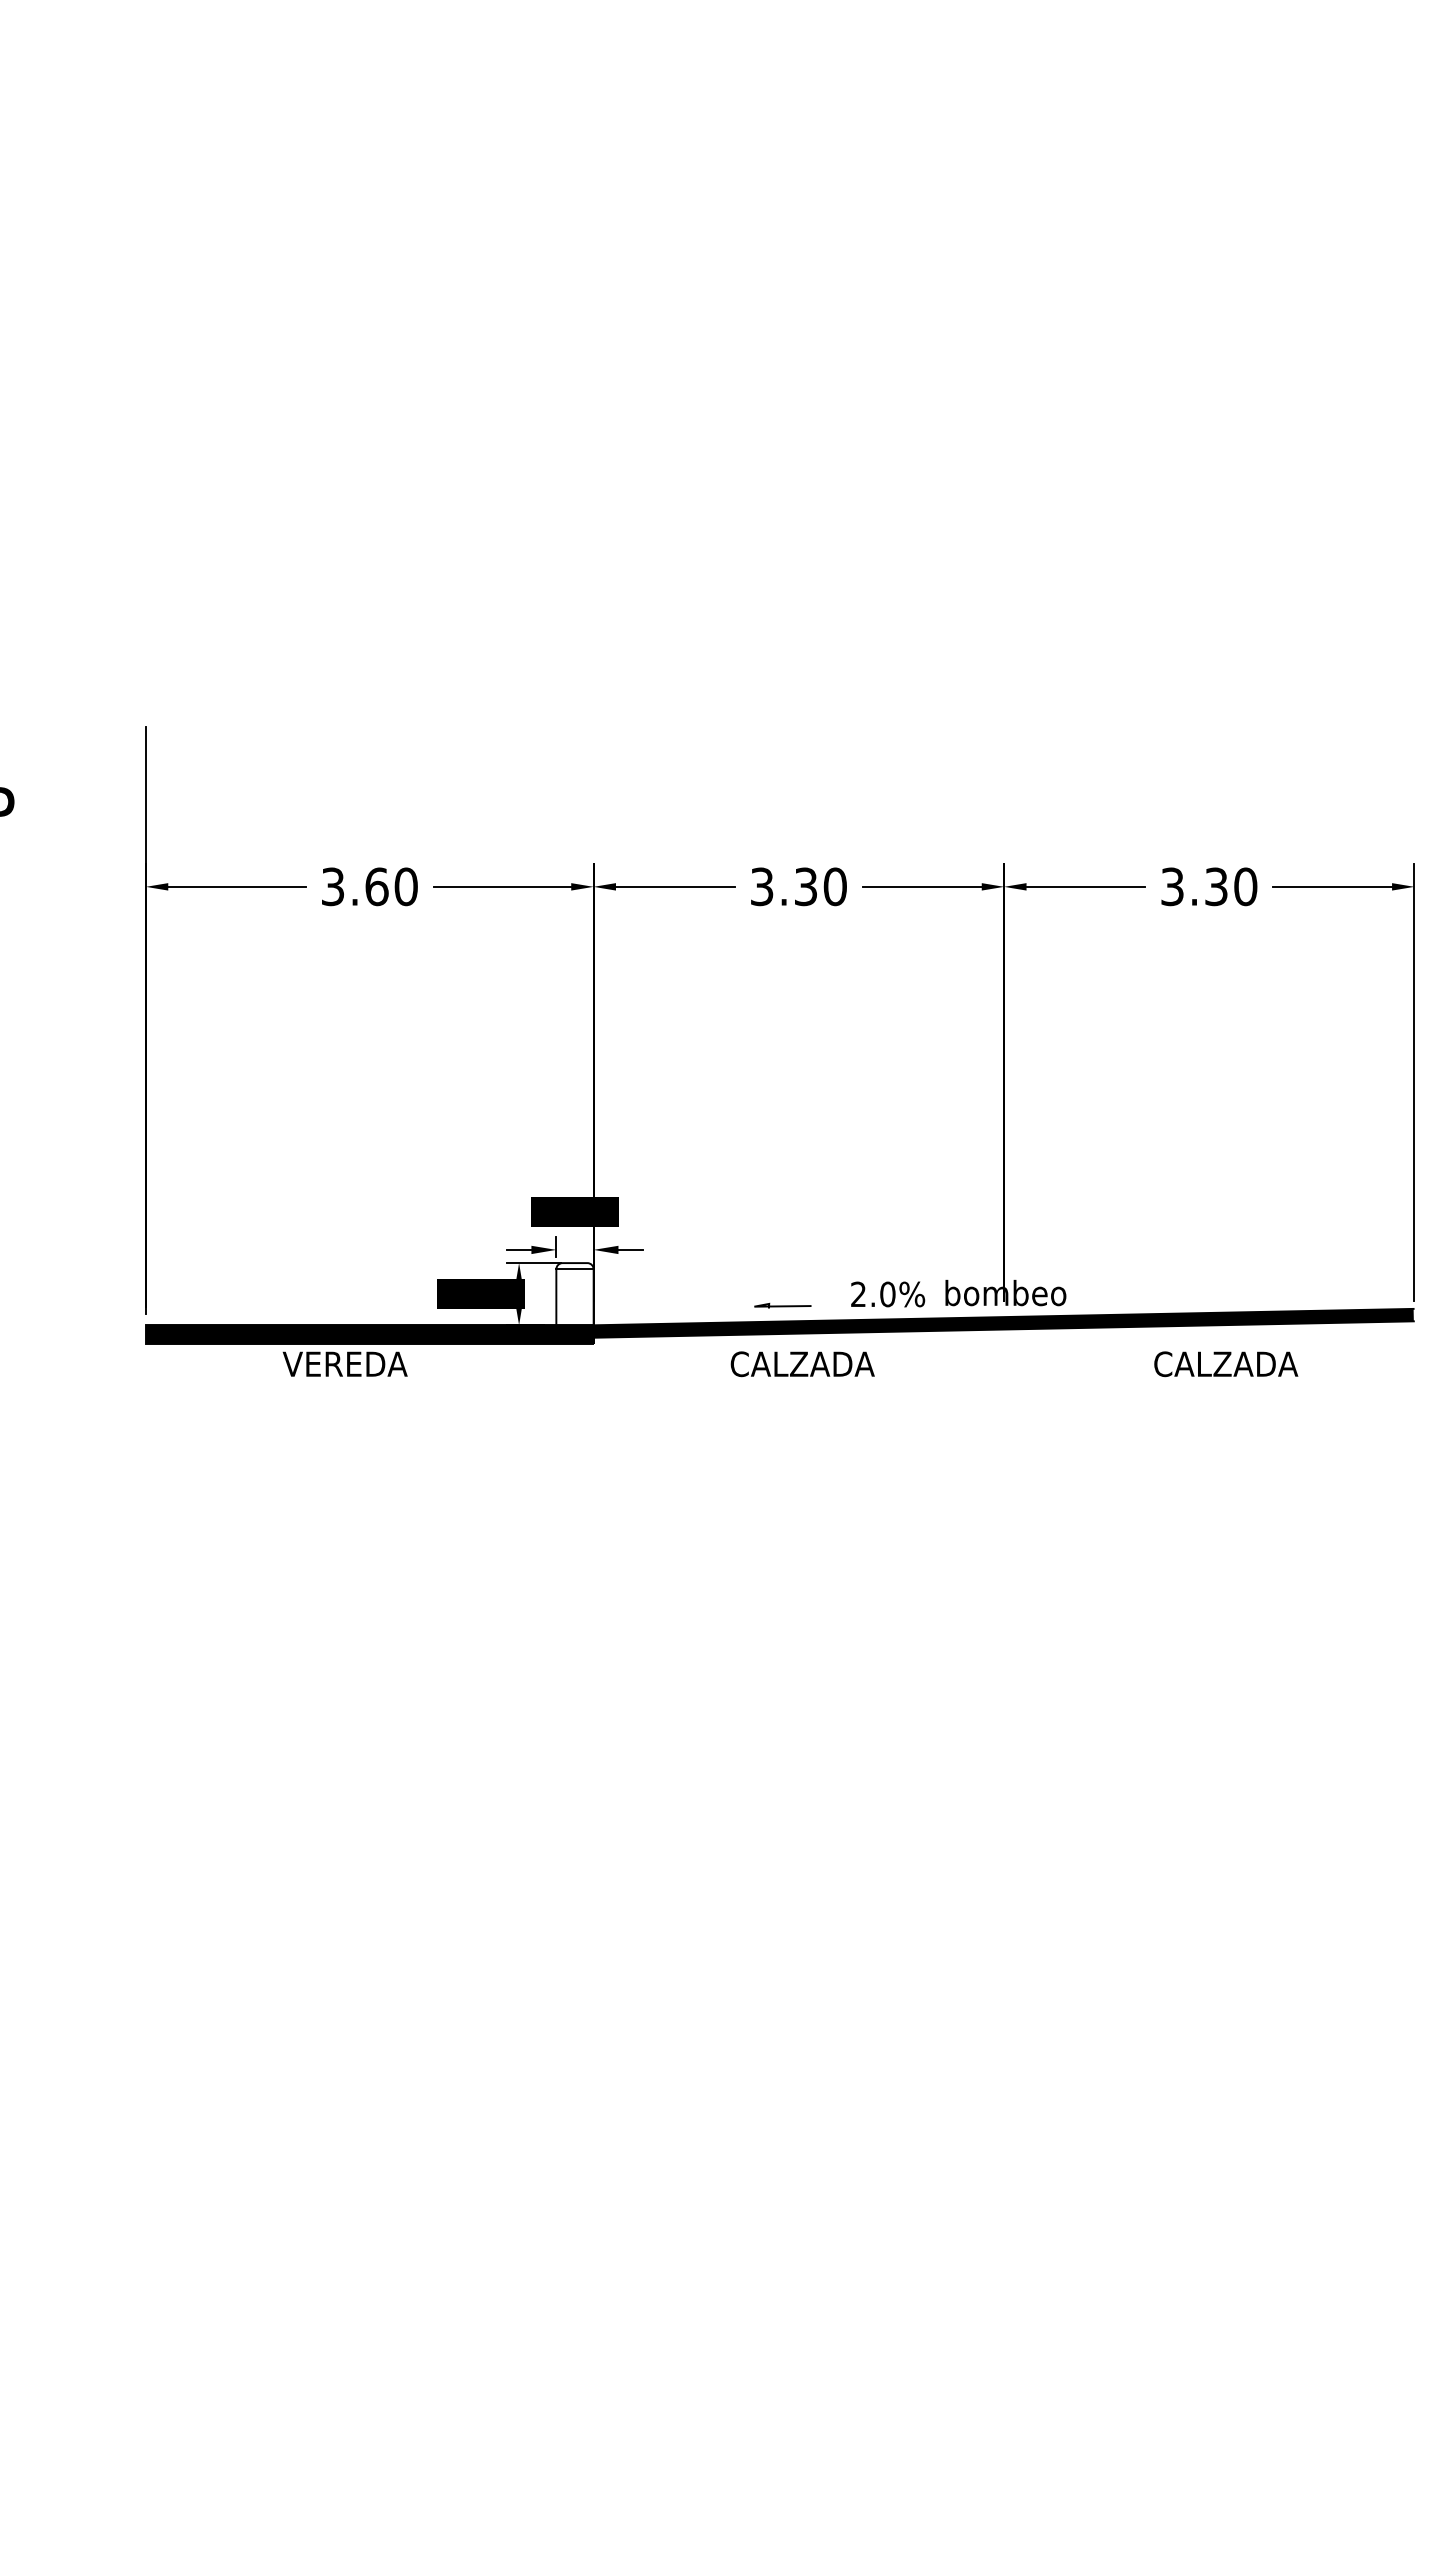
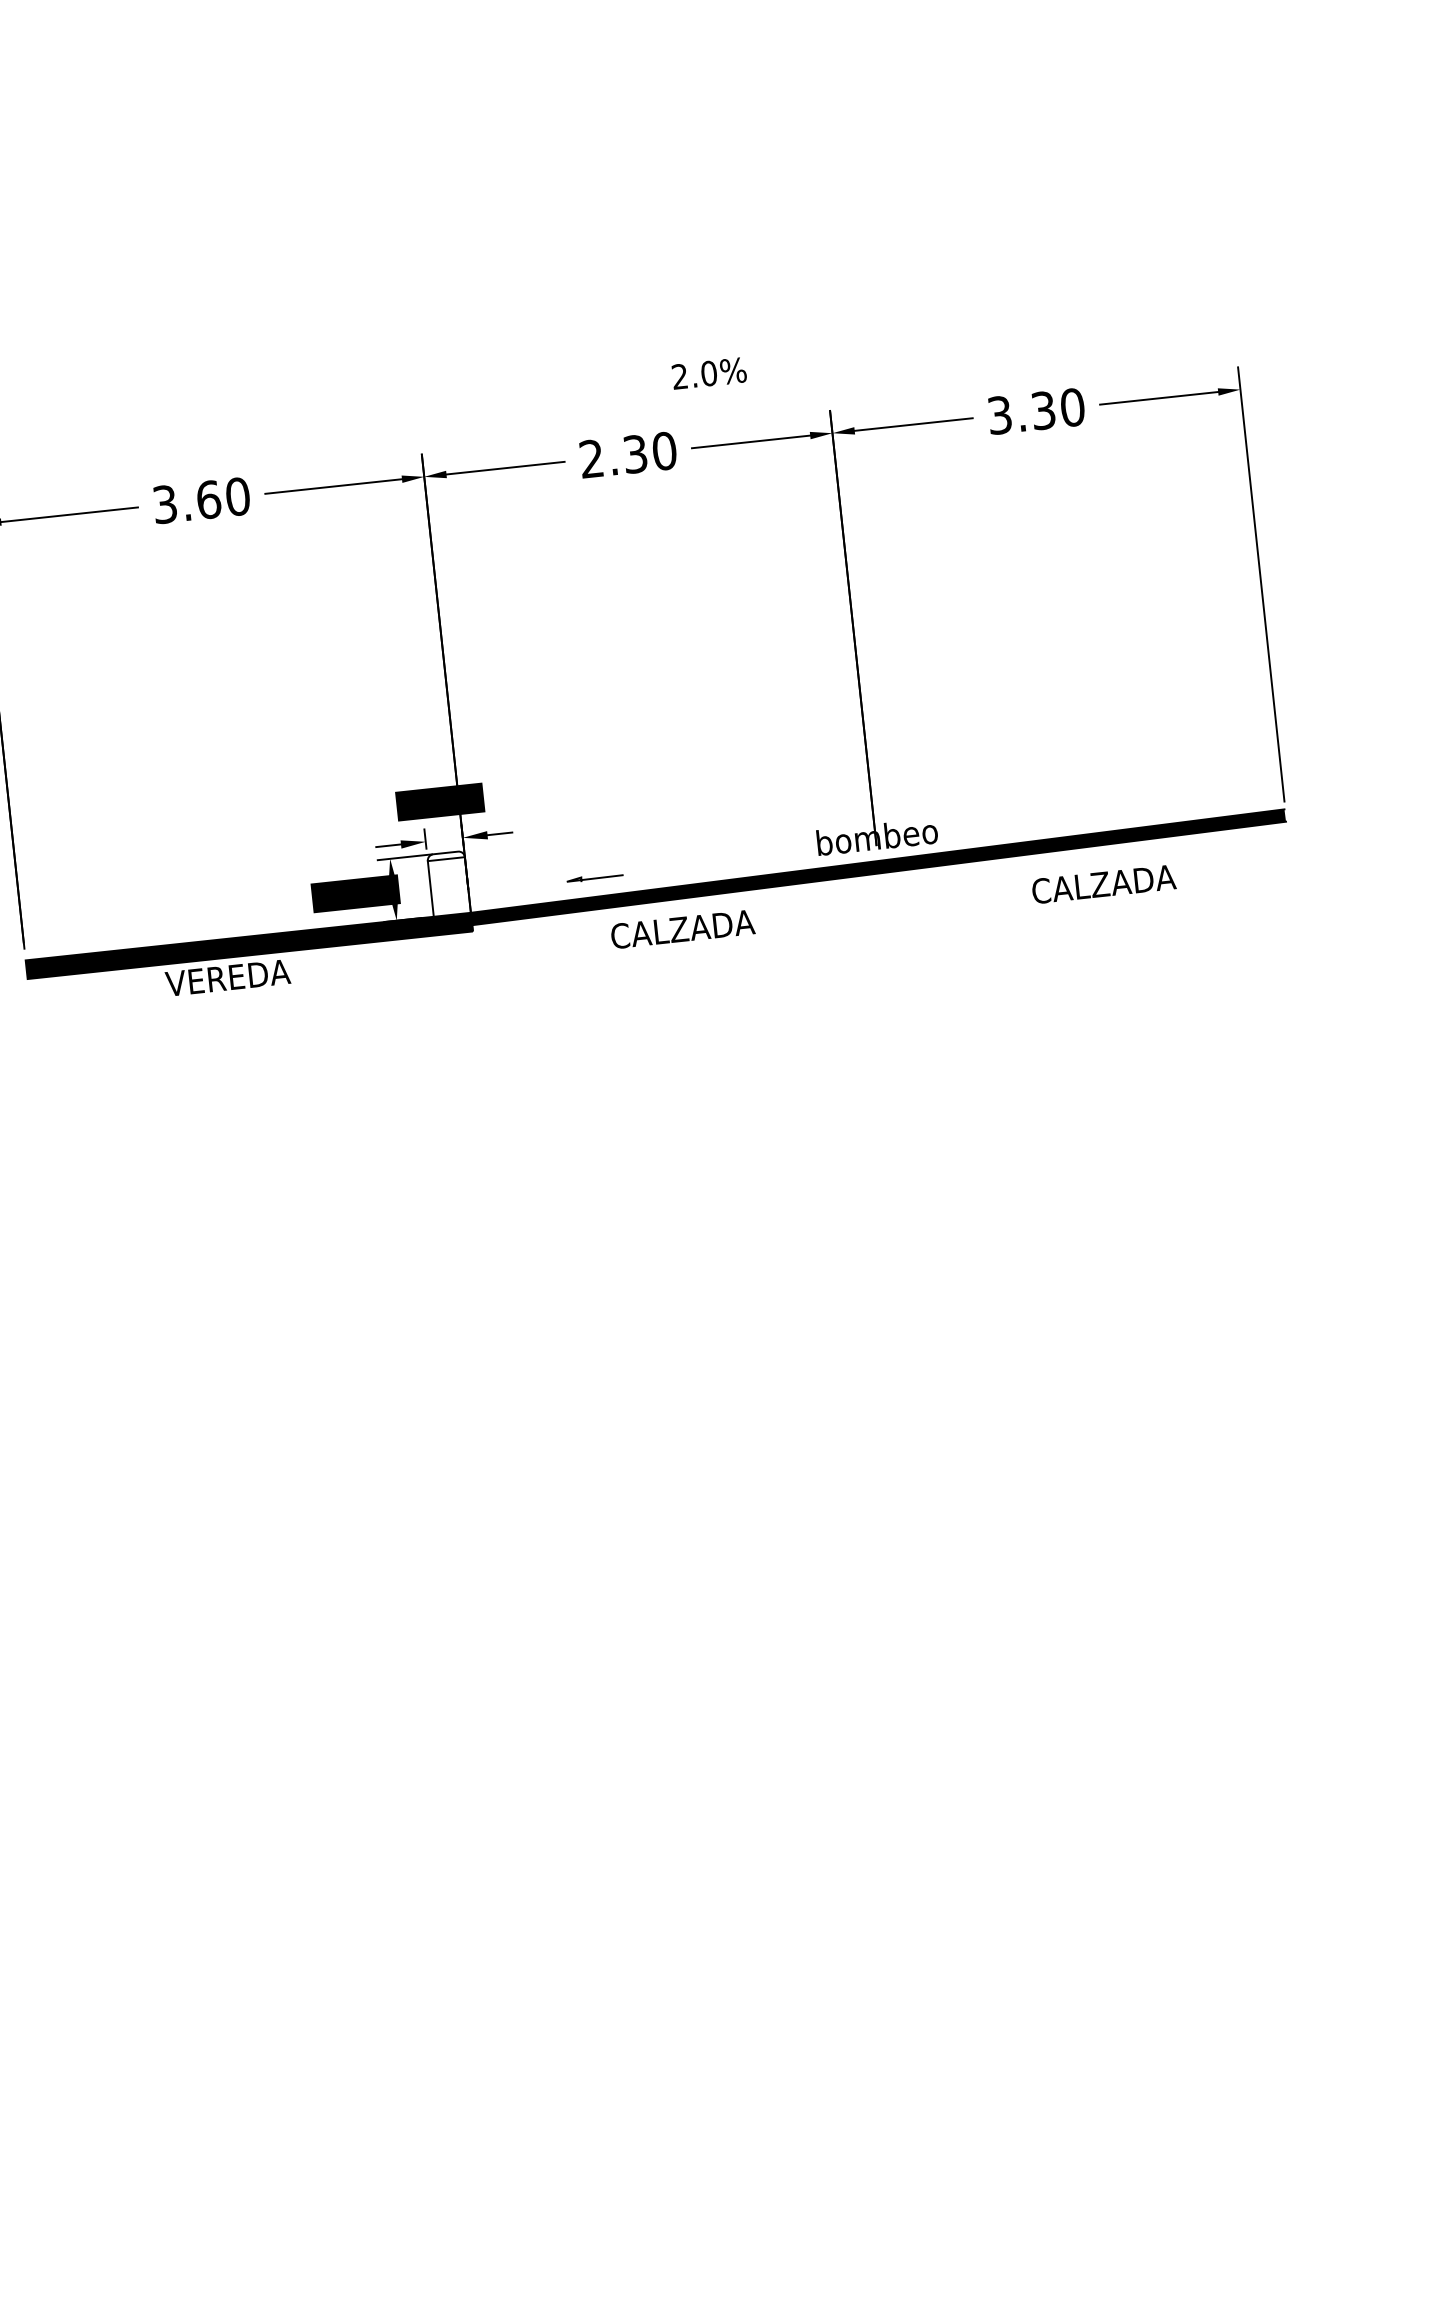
text: (762, 886) -> (592, 458), 3.30 -> 2.30
text: (888, 1294) -> (709, 373), moved
line: (782, 1305) -> (594, 877), moved

